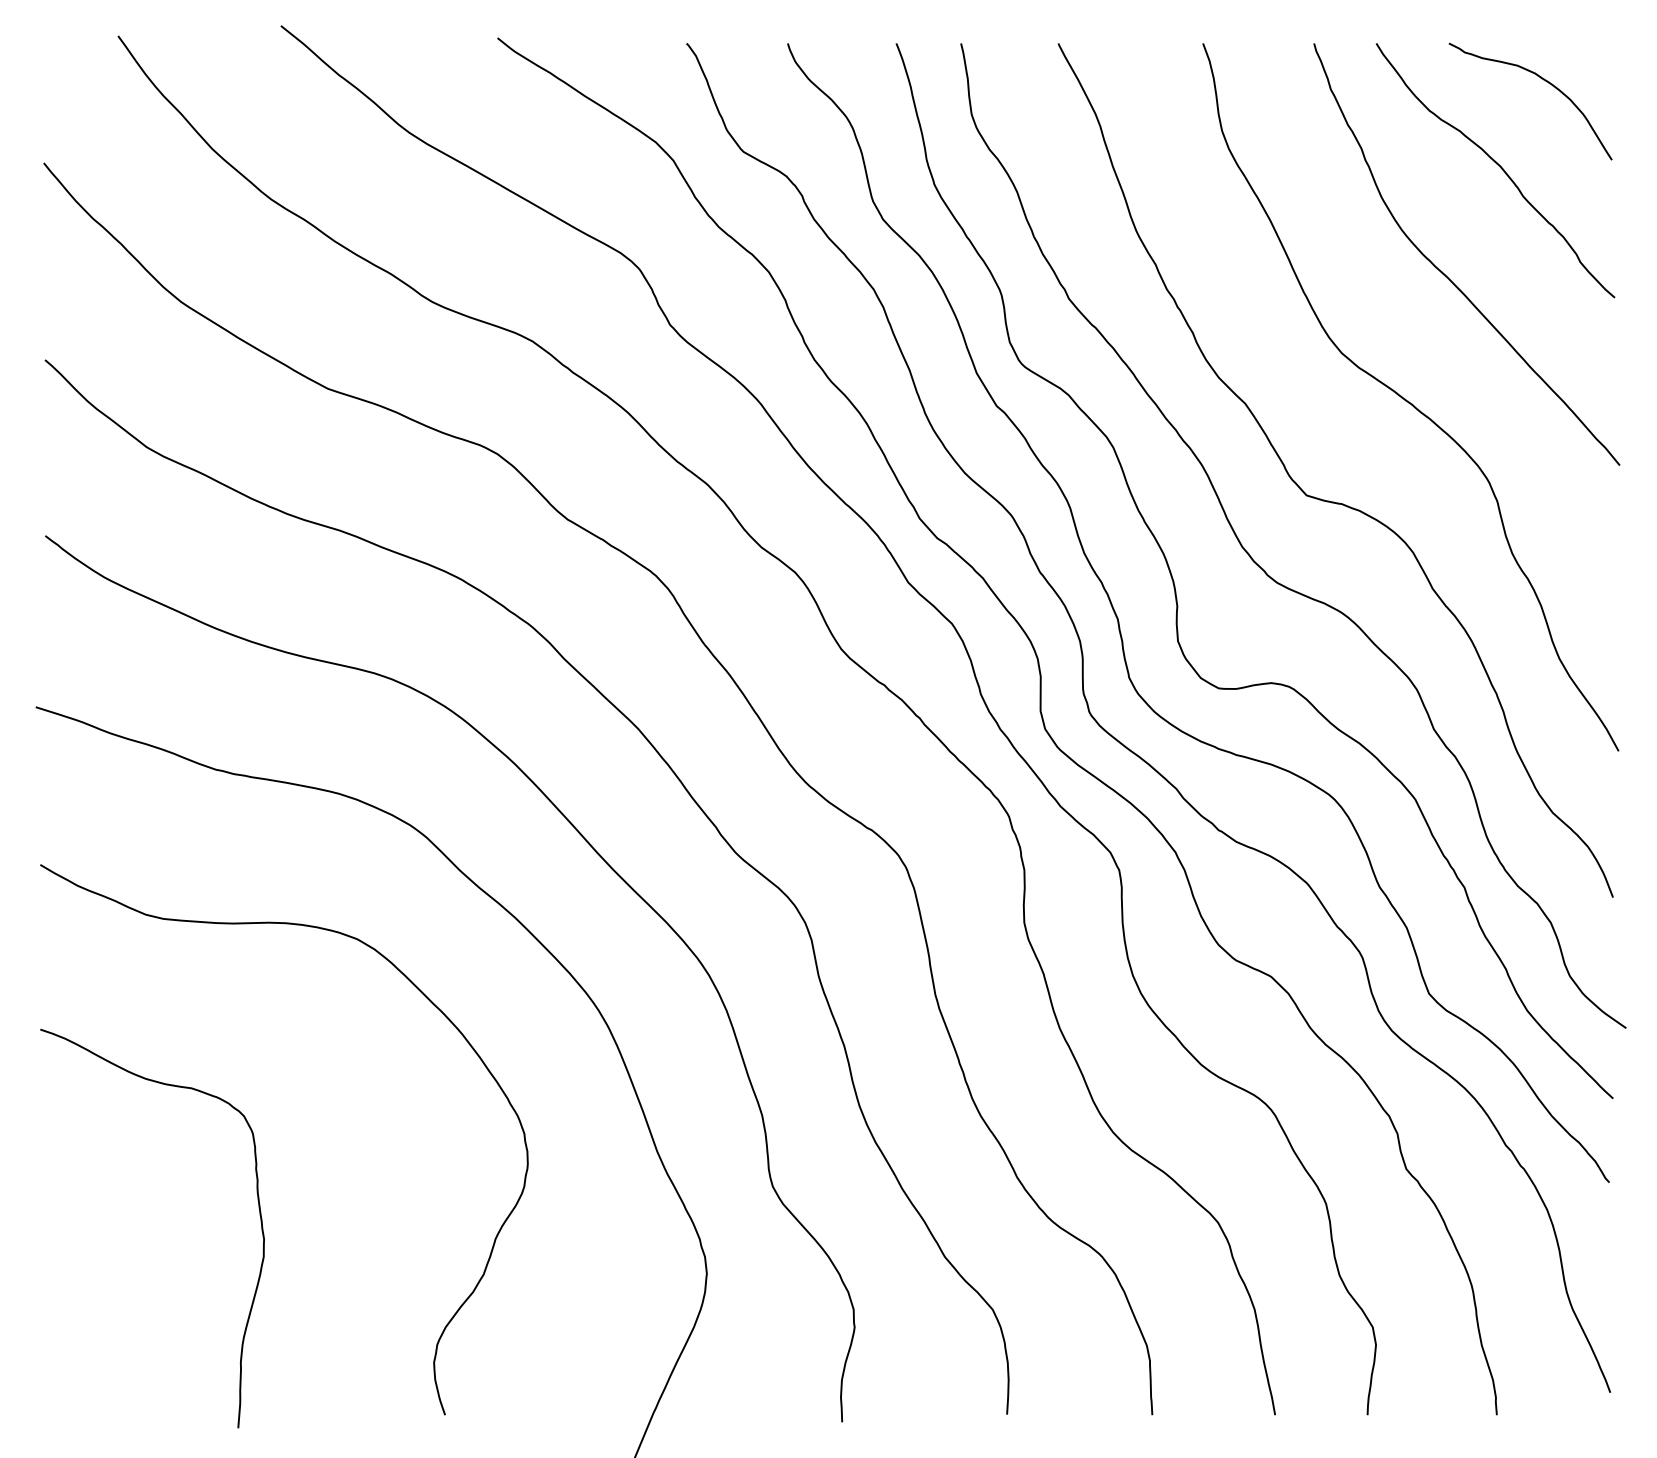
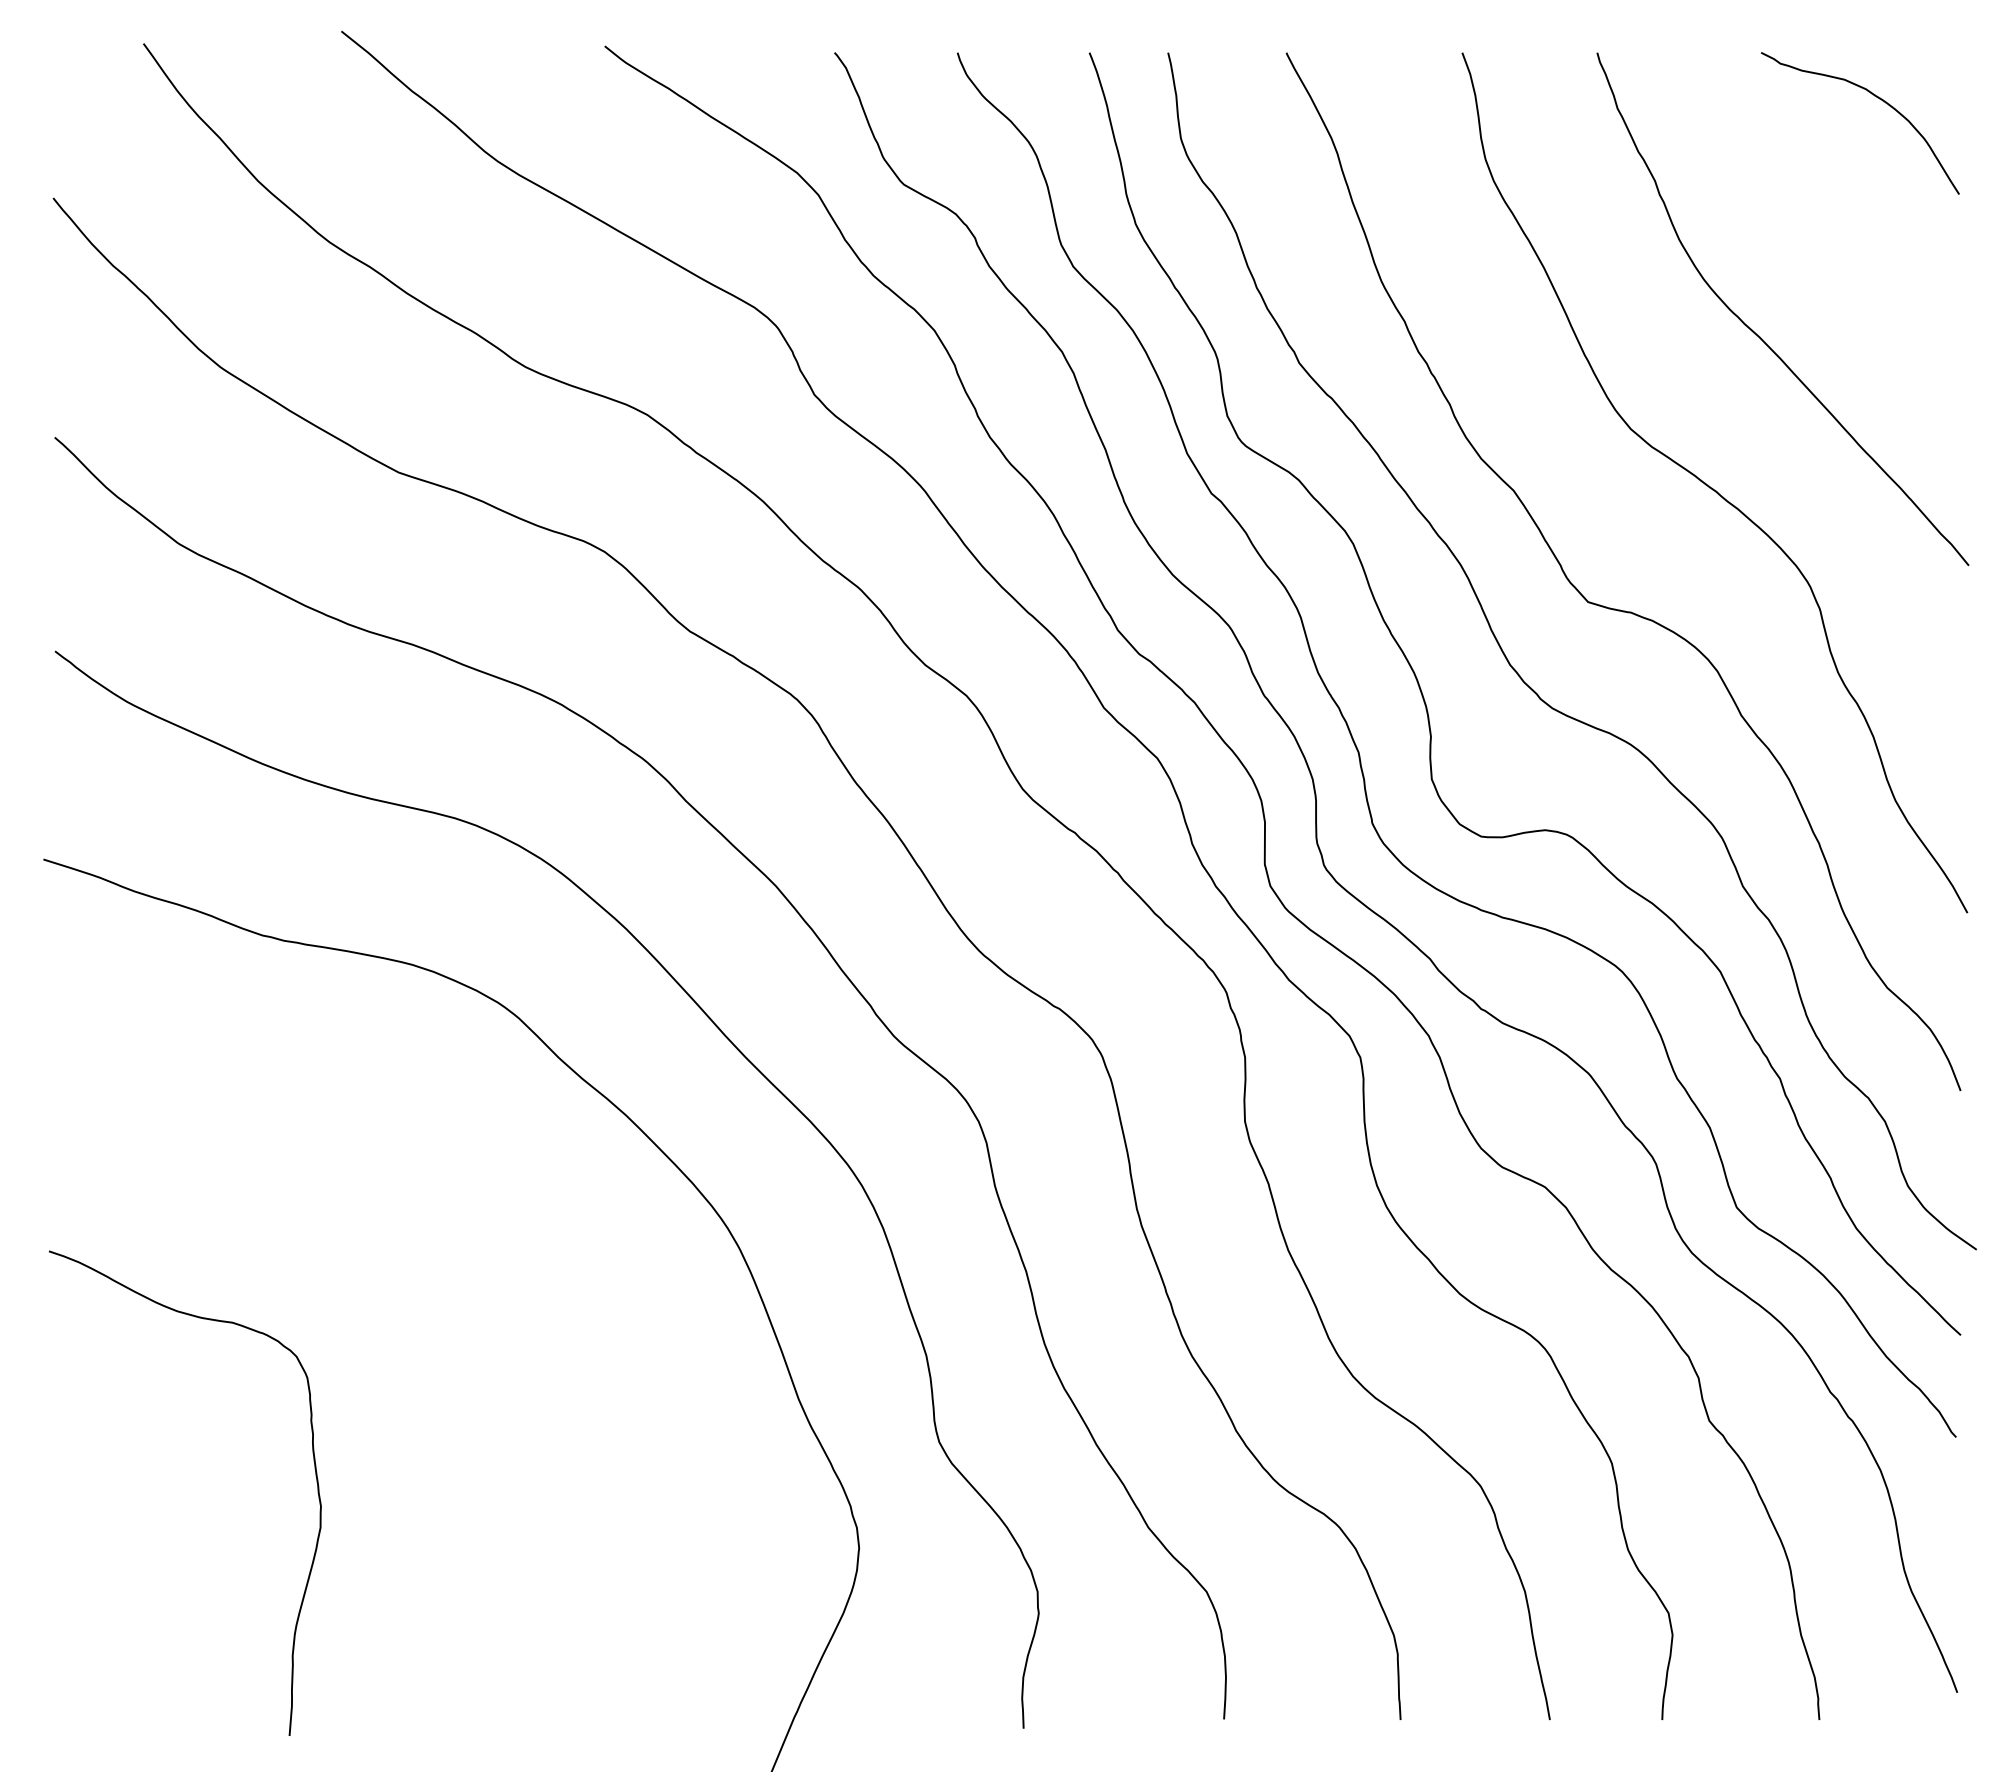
curve: (1499, 166) -> (1822, 202), removed
curve: (425, 997) -> (517, 1212), removed

